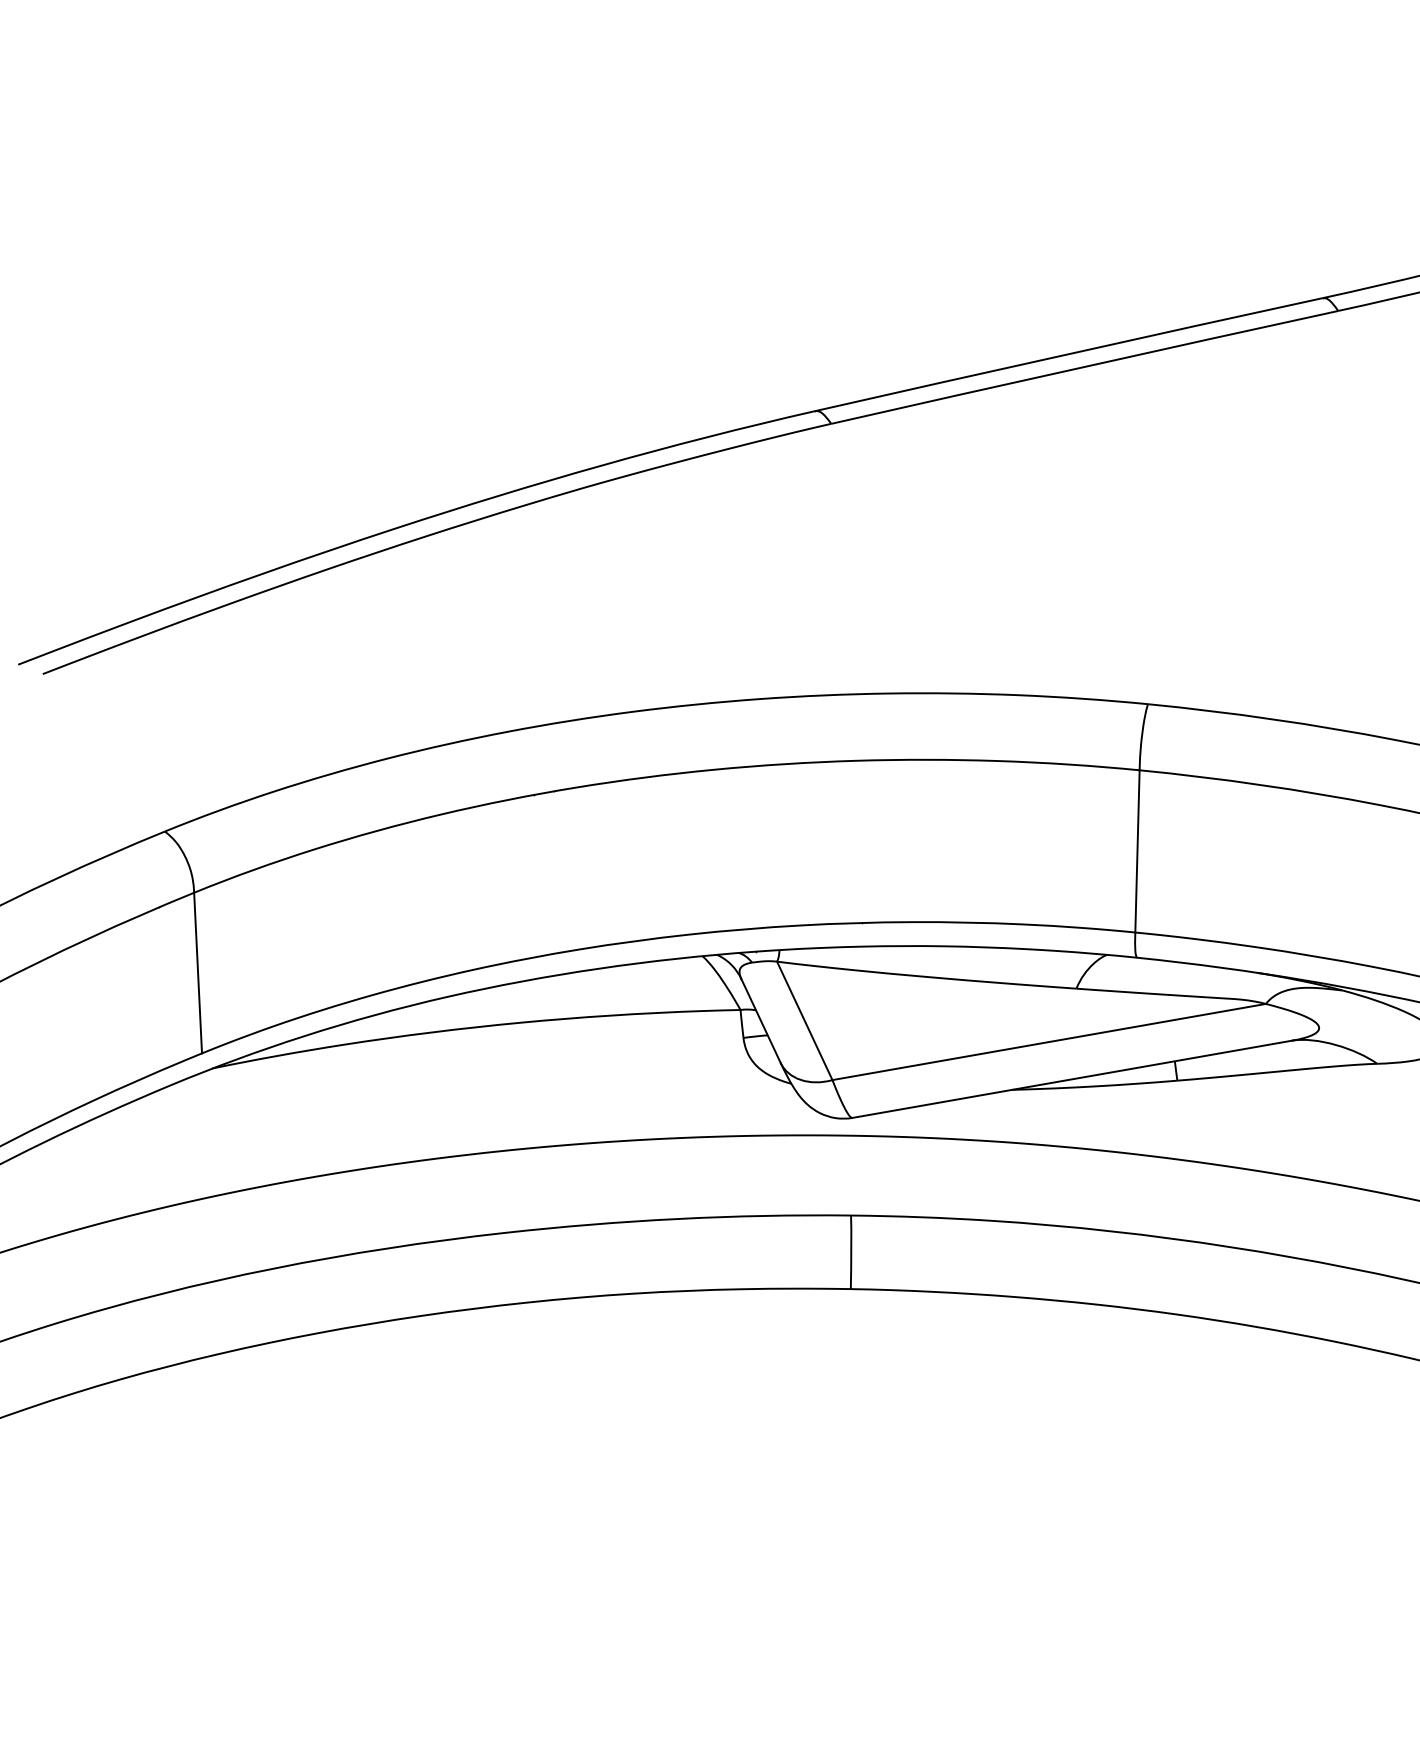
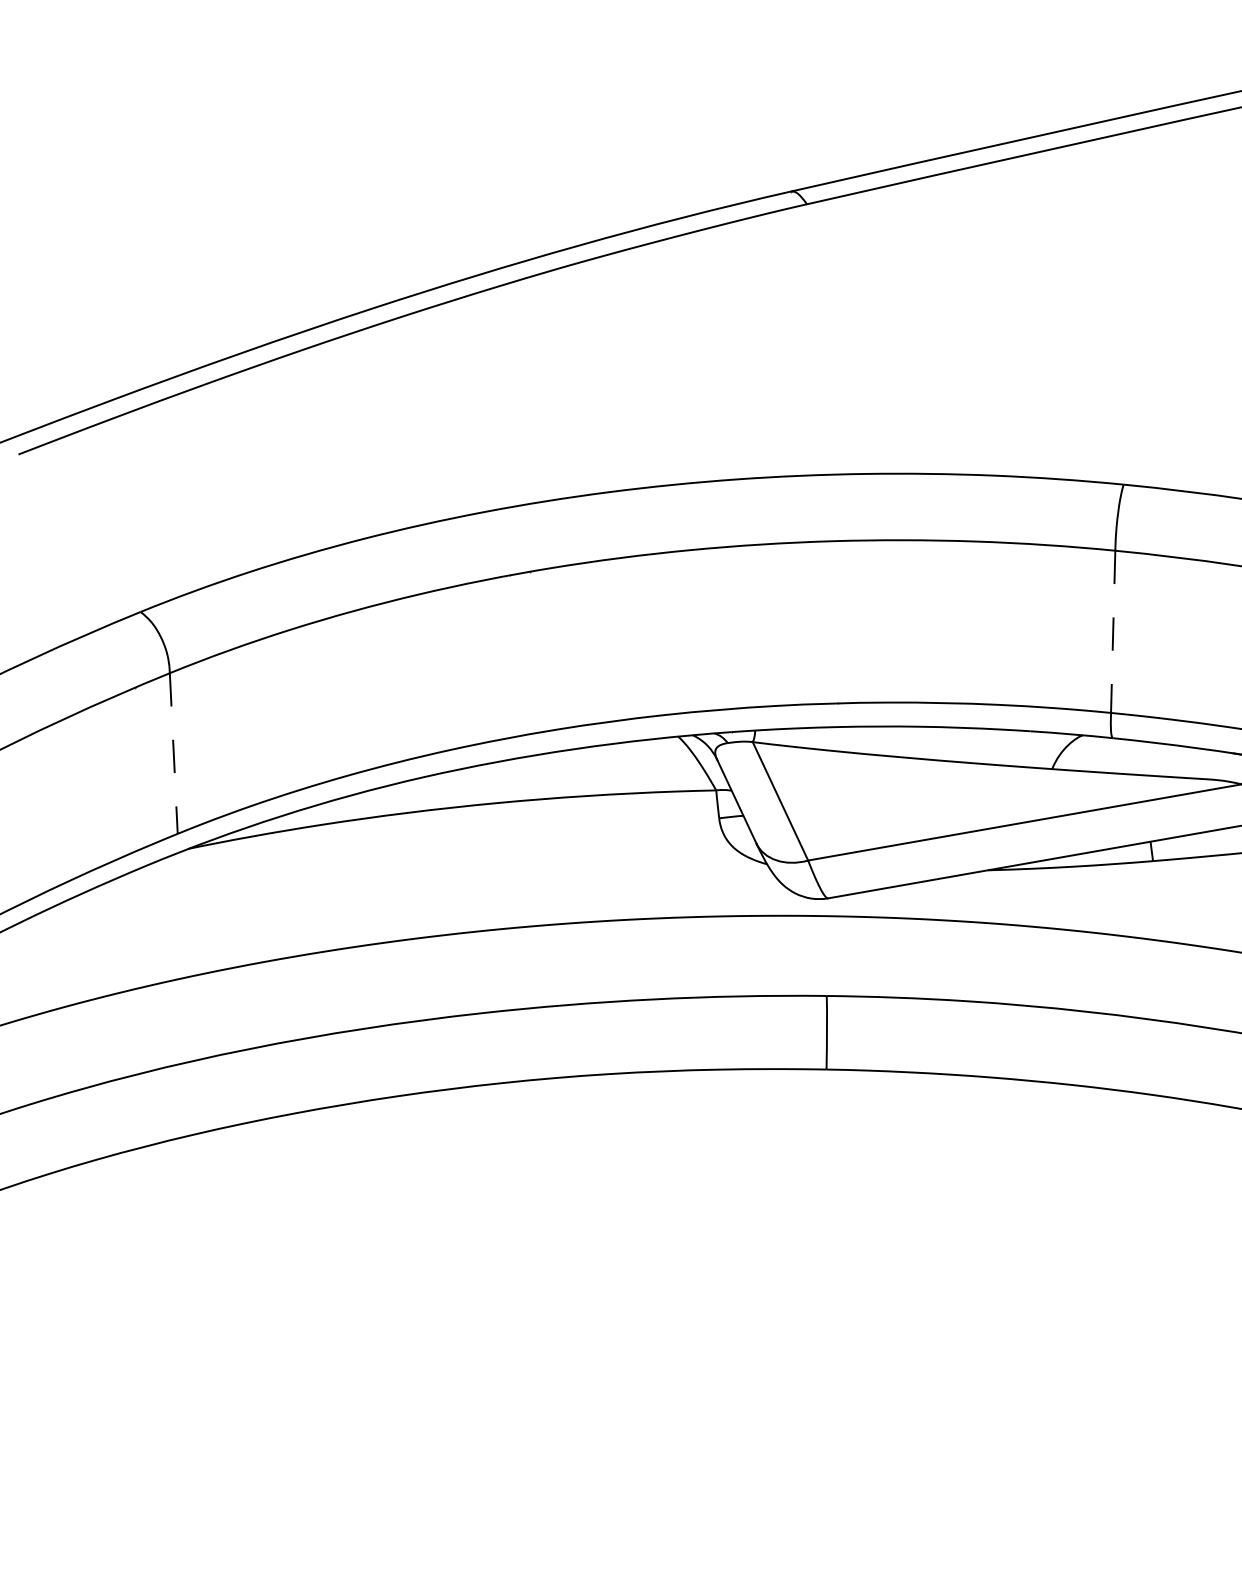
line: (1137, 851) -> (1113, 631), solid -> dashed
line: (198, 973) -> (174, 753), solid -> dashed

